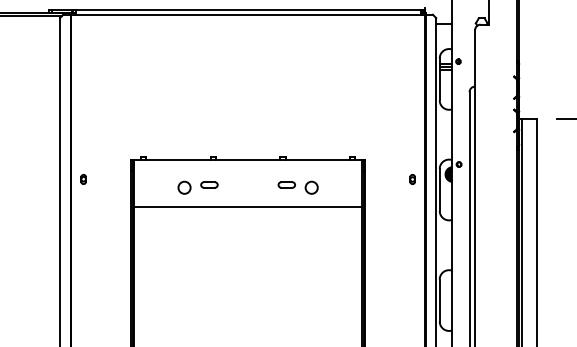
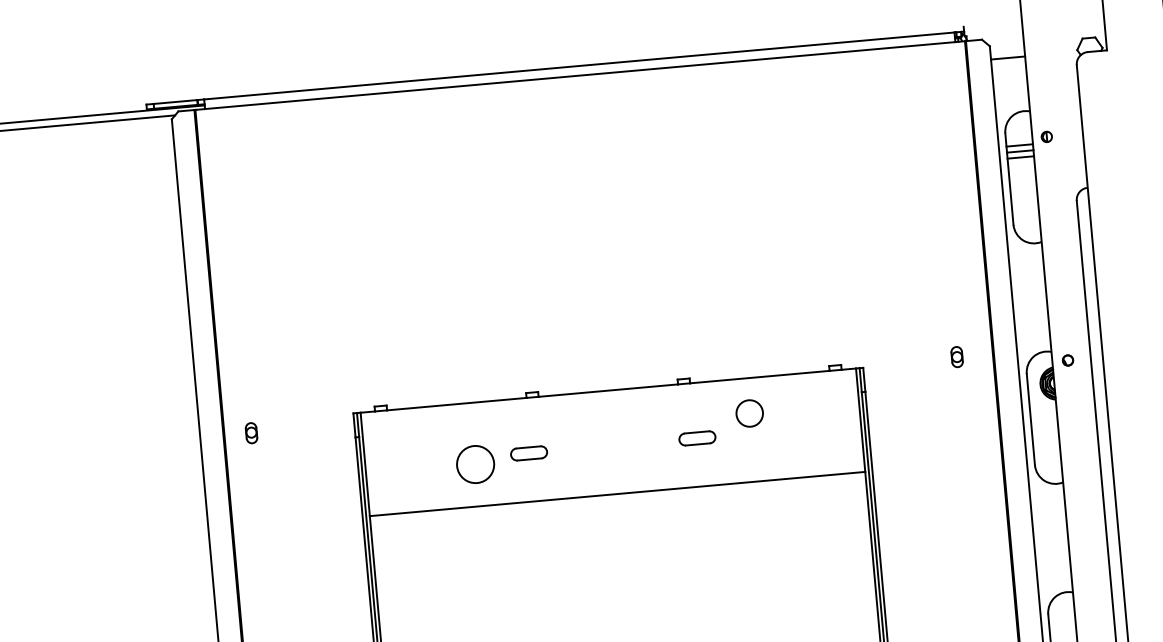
part: (83, 179) -> (251, 433), moved
part: (412, 179) -> (956, 357), moved
circle: (184, 187) -> (475, 463), size x1.4
circle: (311, 187) -> (749, 412), moved

